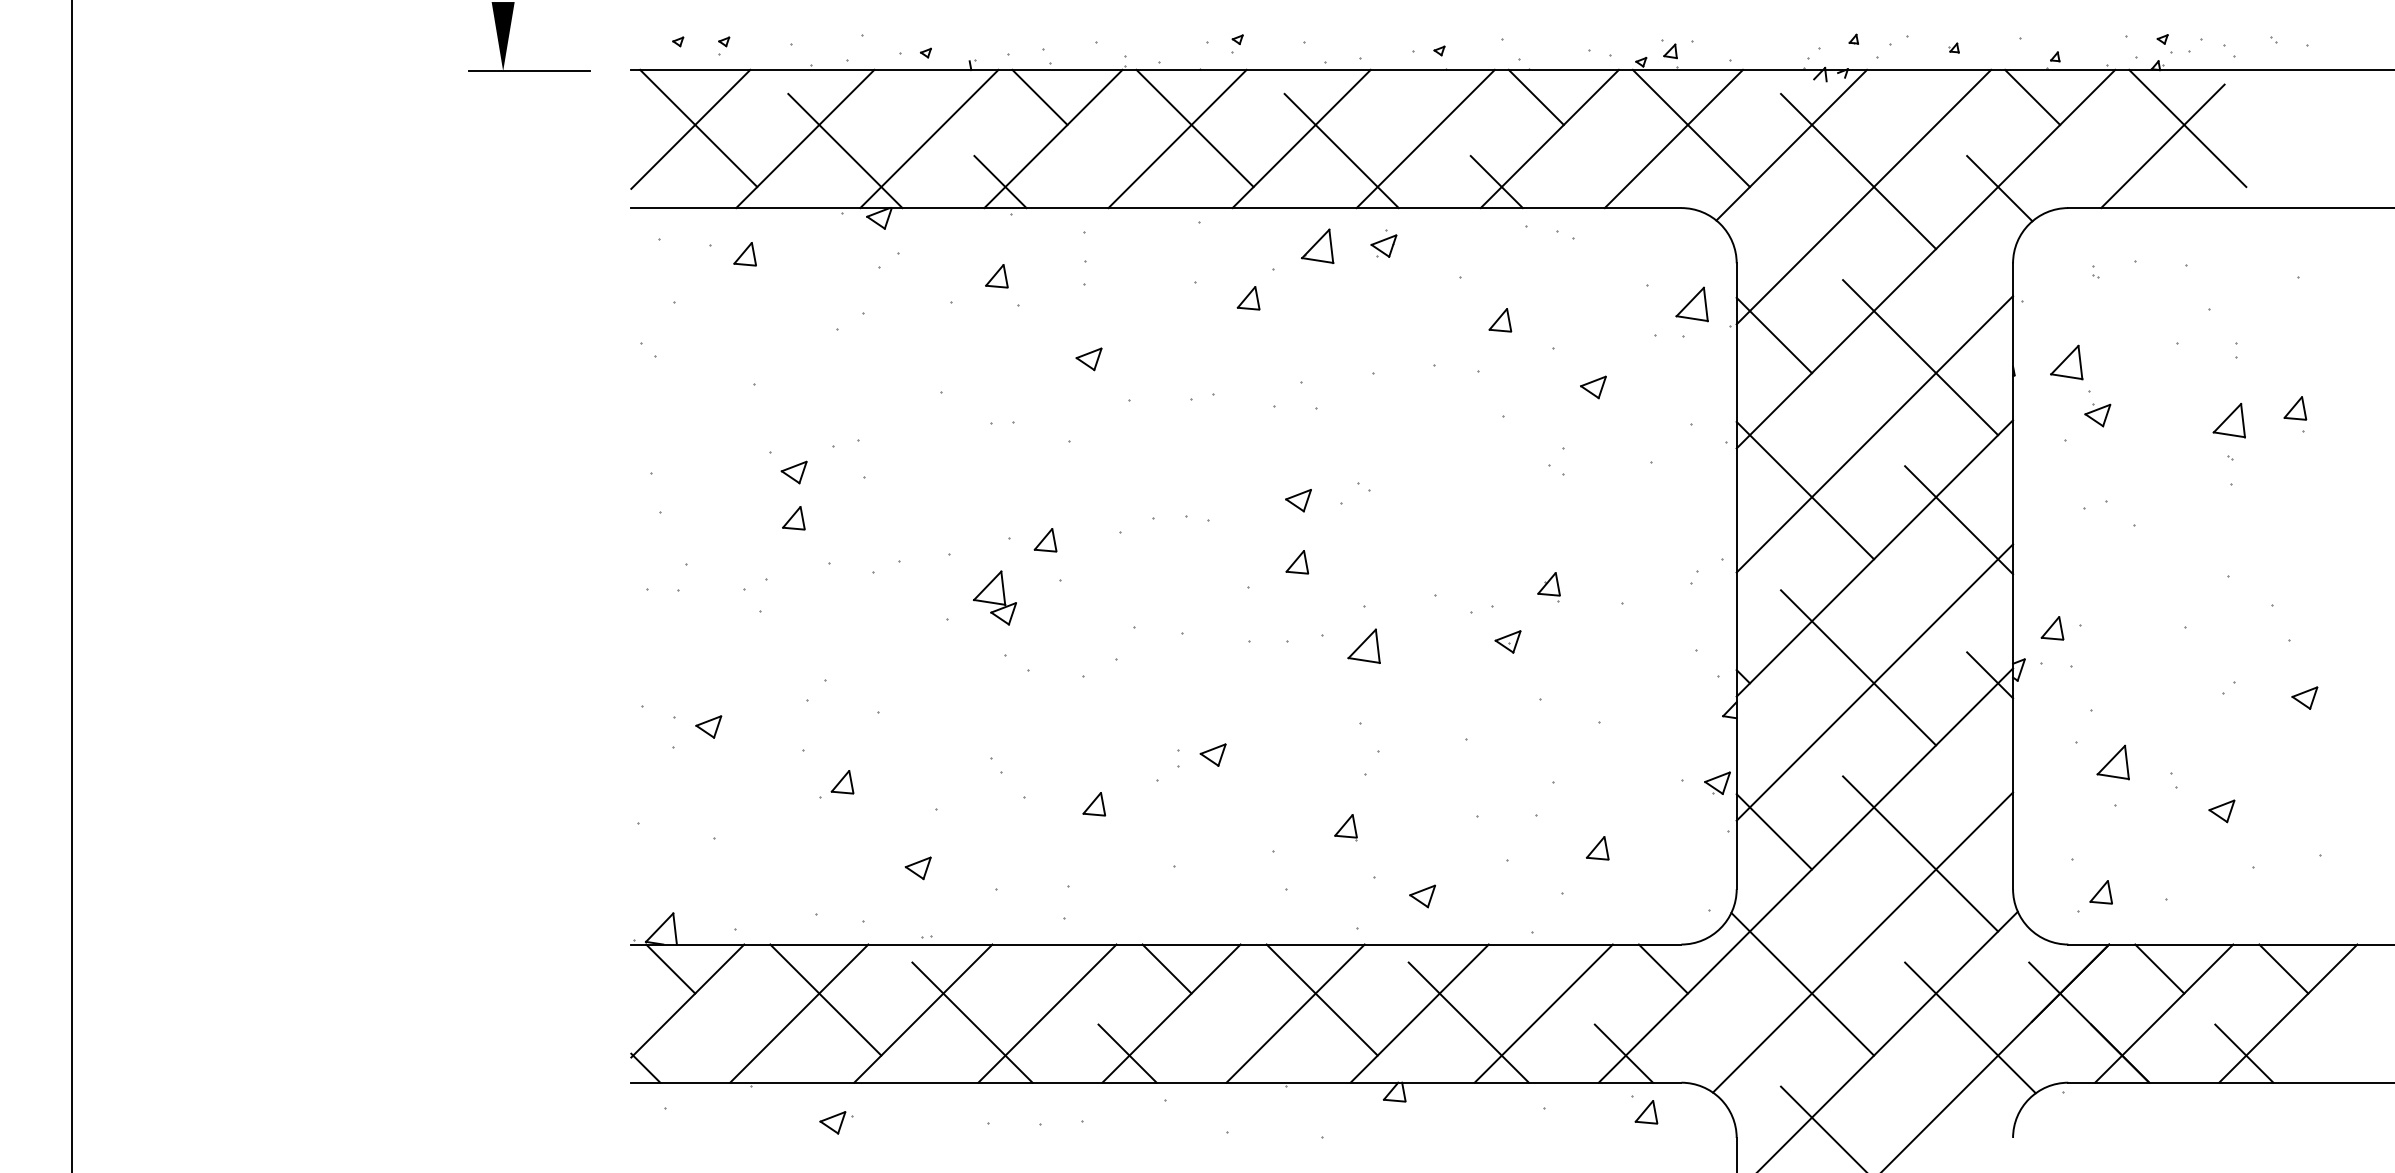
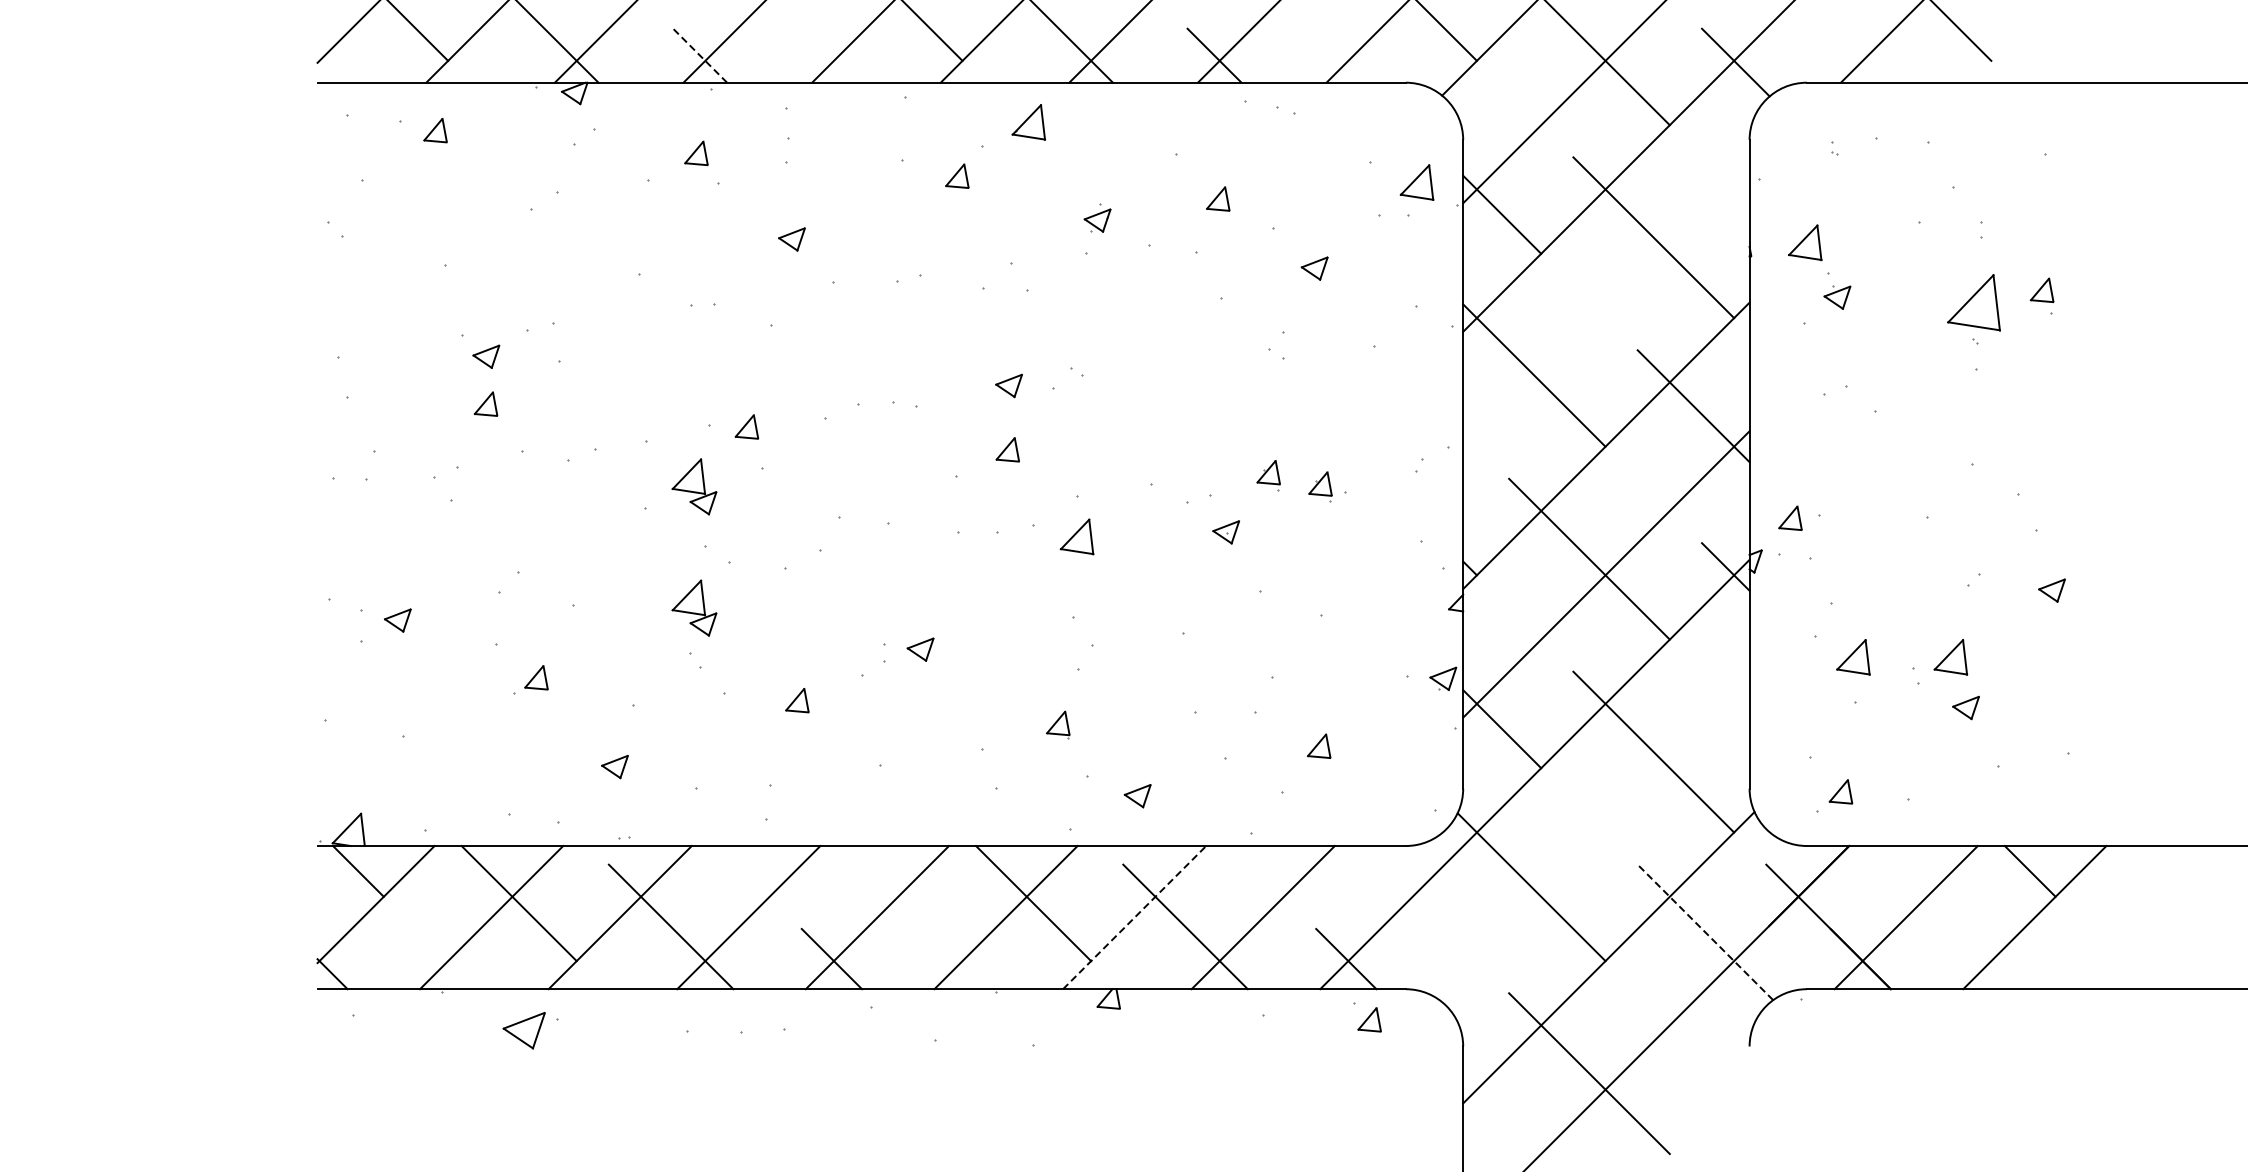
line: (1000, 182) -> (700, 56), solid -> dashed
part: (1383, 243) -> (1097, 217), moved
part: (2228, 420) -> (1972, 302), size x1.6
line: (1874, 434) -> (1605, 317), removed
part: (1598, 598) -> (1319, 487), added
part: (994, 714) -> (693, 607), added
part: (2206, 762) -> (1950, 657), added
line: (1862, 942) -> (1593, 843), removed
line: (1166, 968) -> (872, 870), removed
line: (1662, 968) -> (1386, 870), removed
line: (2159, 968) -> (1901, 870), removed
line: (1419, 1013) -> (1134, 917), solid -> dashed
line: (1970, 1027) -> (1705, 931), solid -> dashed
line: (2244, 1053) -> (1989, 958), removed
part: (836, 1122) -> (530, 1030), size x1.6

